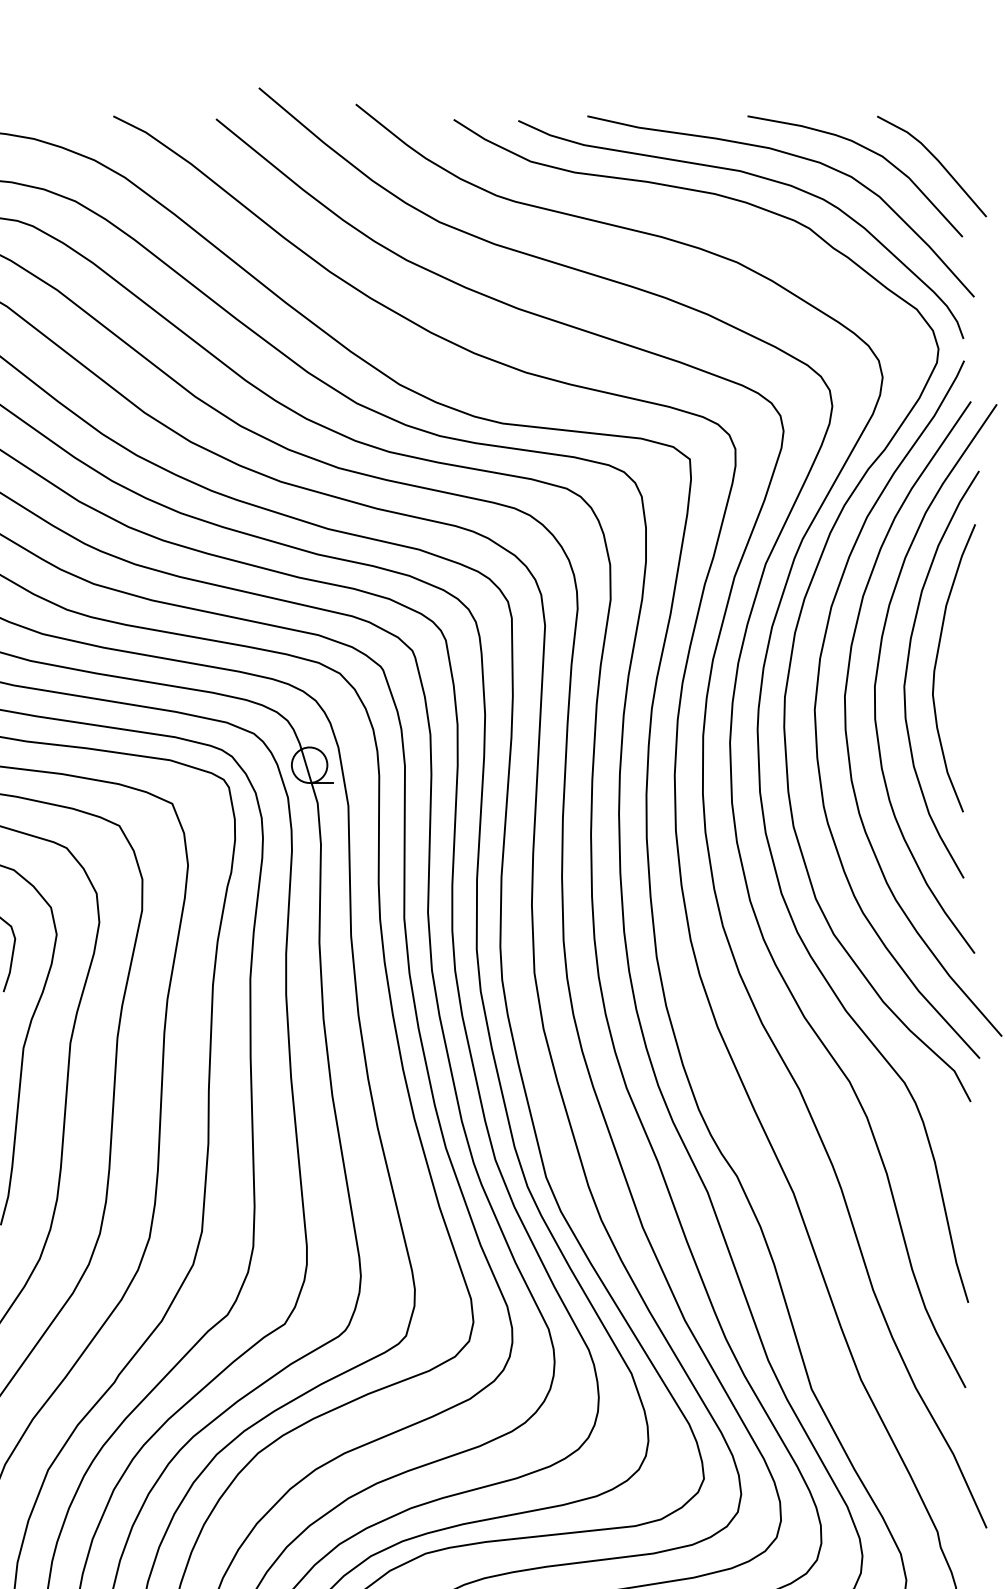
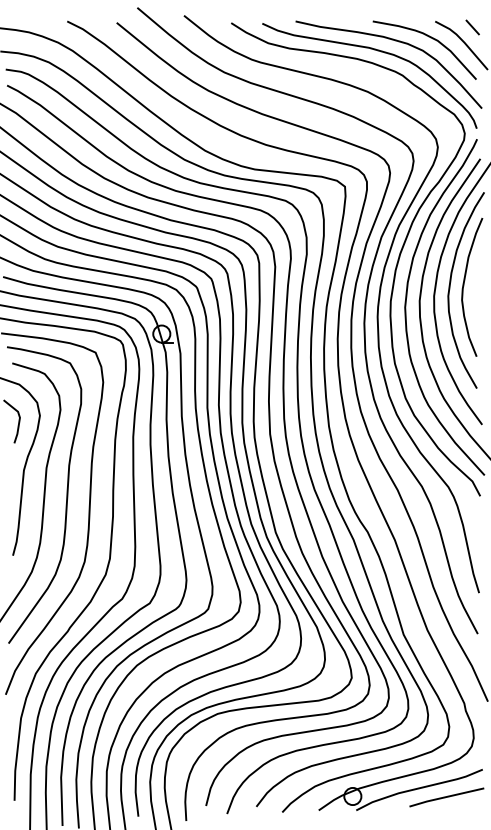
line: (954, 128) -> (472, 27), added

